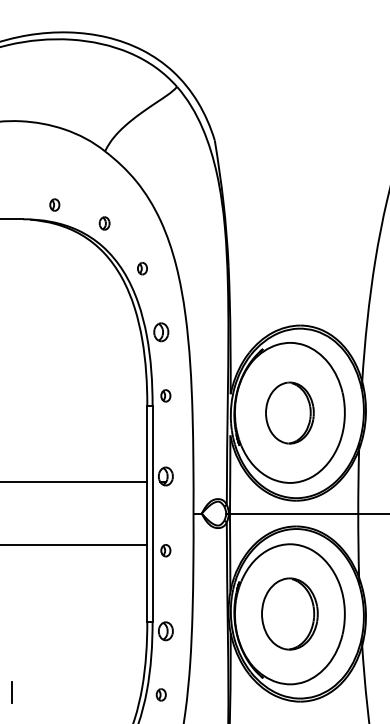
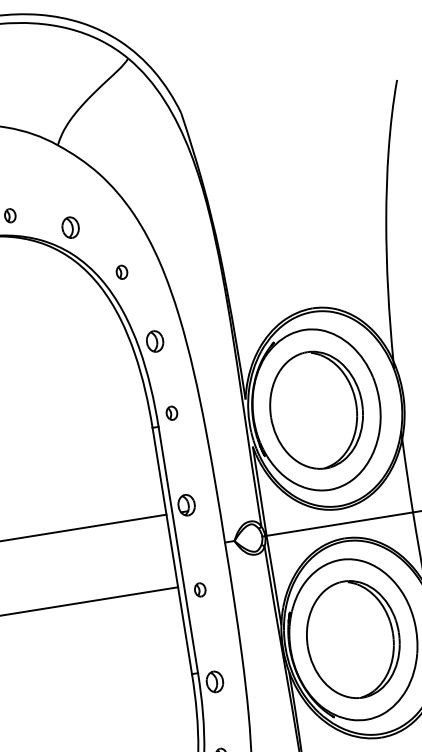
part: (104, 223) -> (70, 227), size x1.43
part: (289, 412) -> (316, 409), size x1.67
part: (289, 613) -> (352, 639), size x1.43

